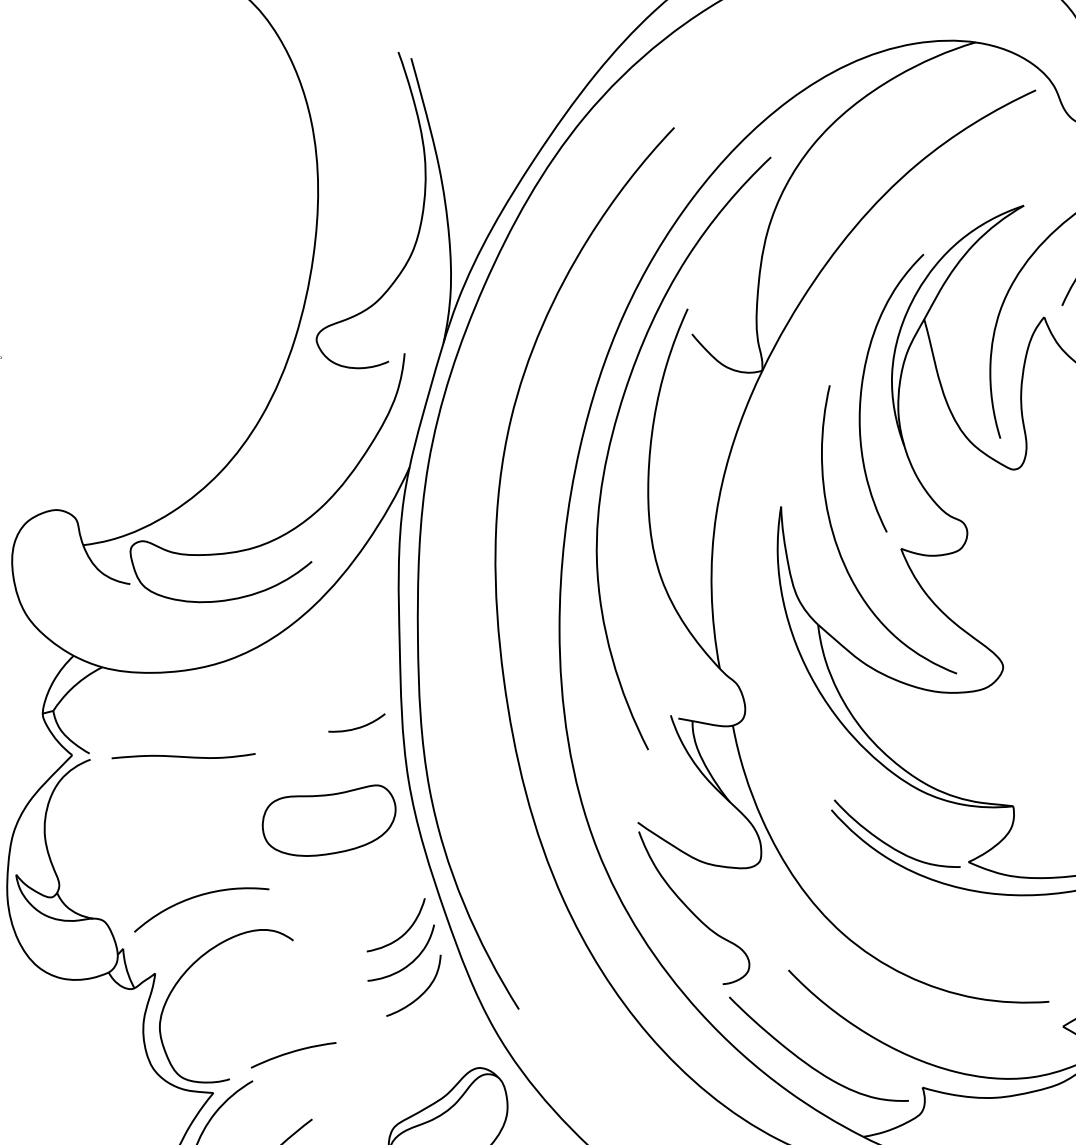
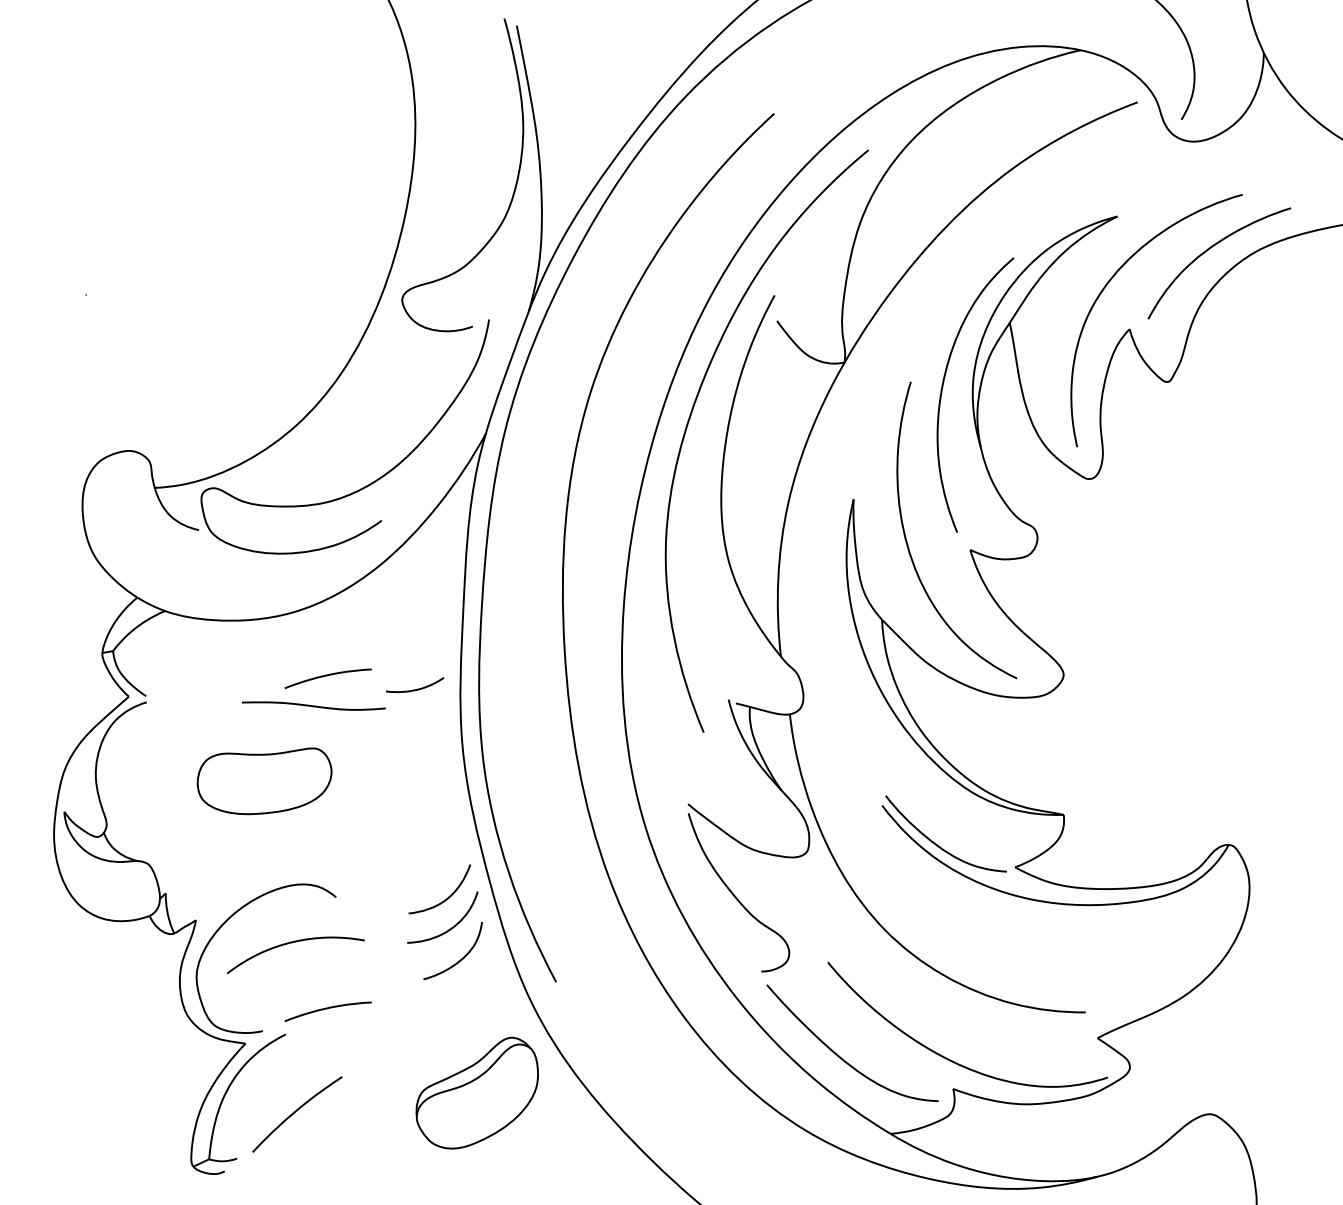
curve: (268, 720) -> (327, 676), added
curve: (183, 756) -> (313, 705), moved
part: (329, 821) -> (264, 781), moved
curve: (197, 897) -> (292, 943), moved

